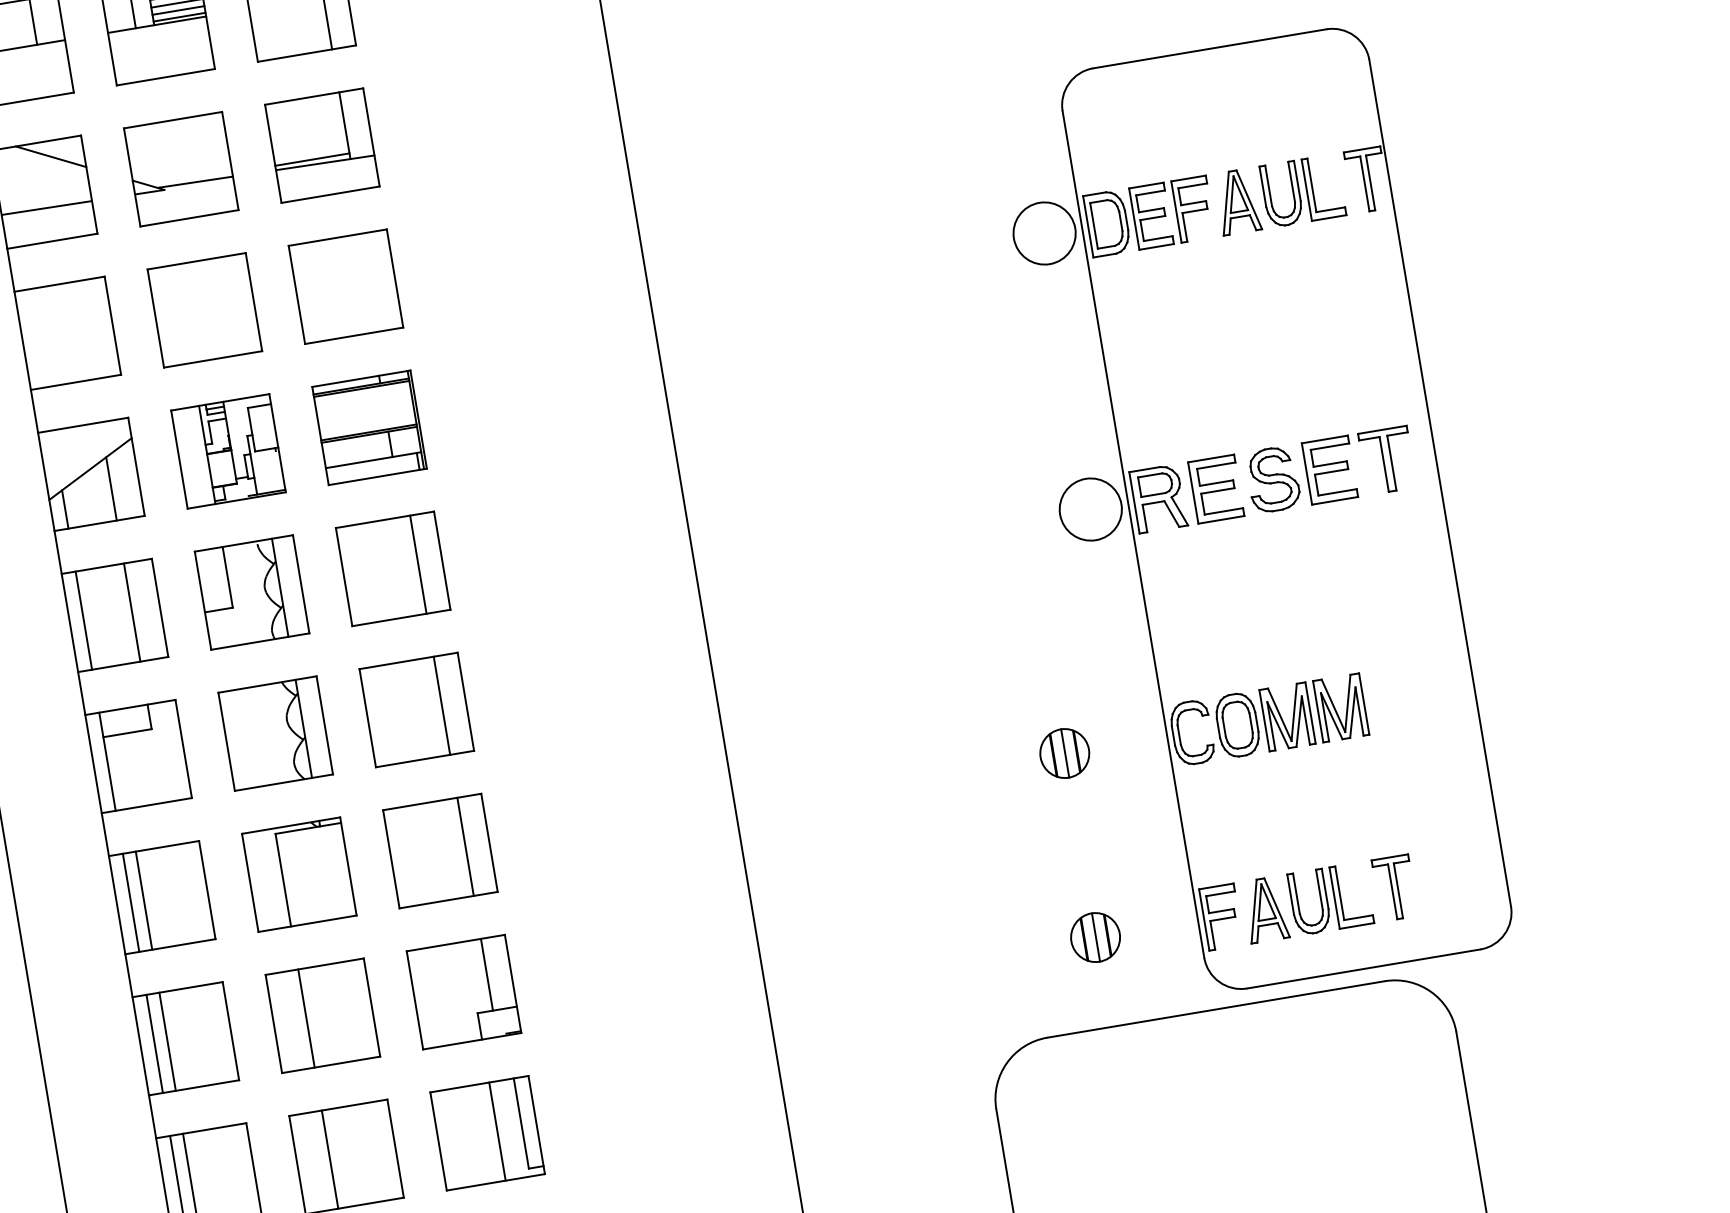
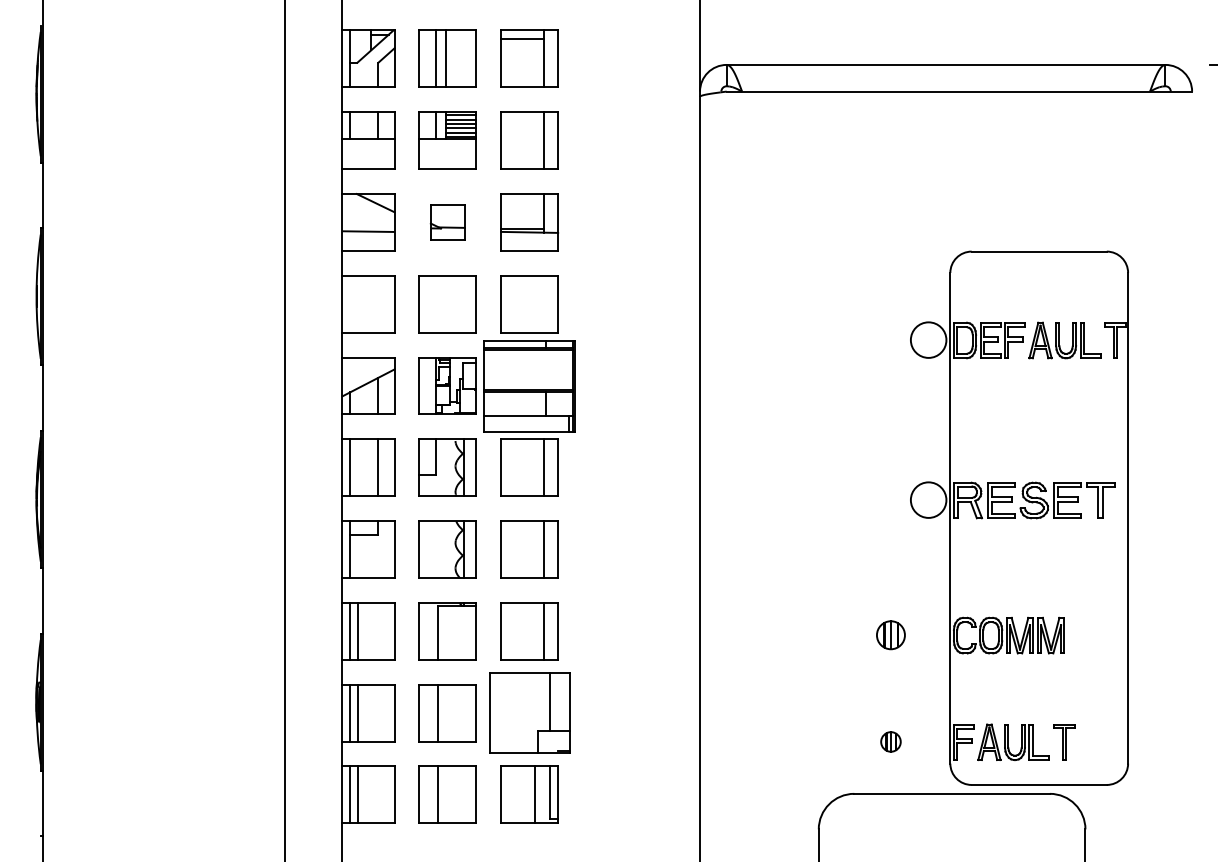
part: (180, 169) -> (447, 222), size x0.6
part: (369, 426) -> (529, 385), size x1.6
part: (1094, 936) -> (890, 741), size x0.7
part: (463, 992) -> (529, 713), size x1.4

